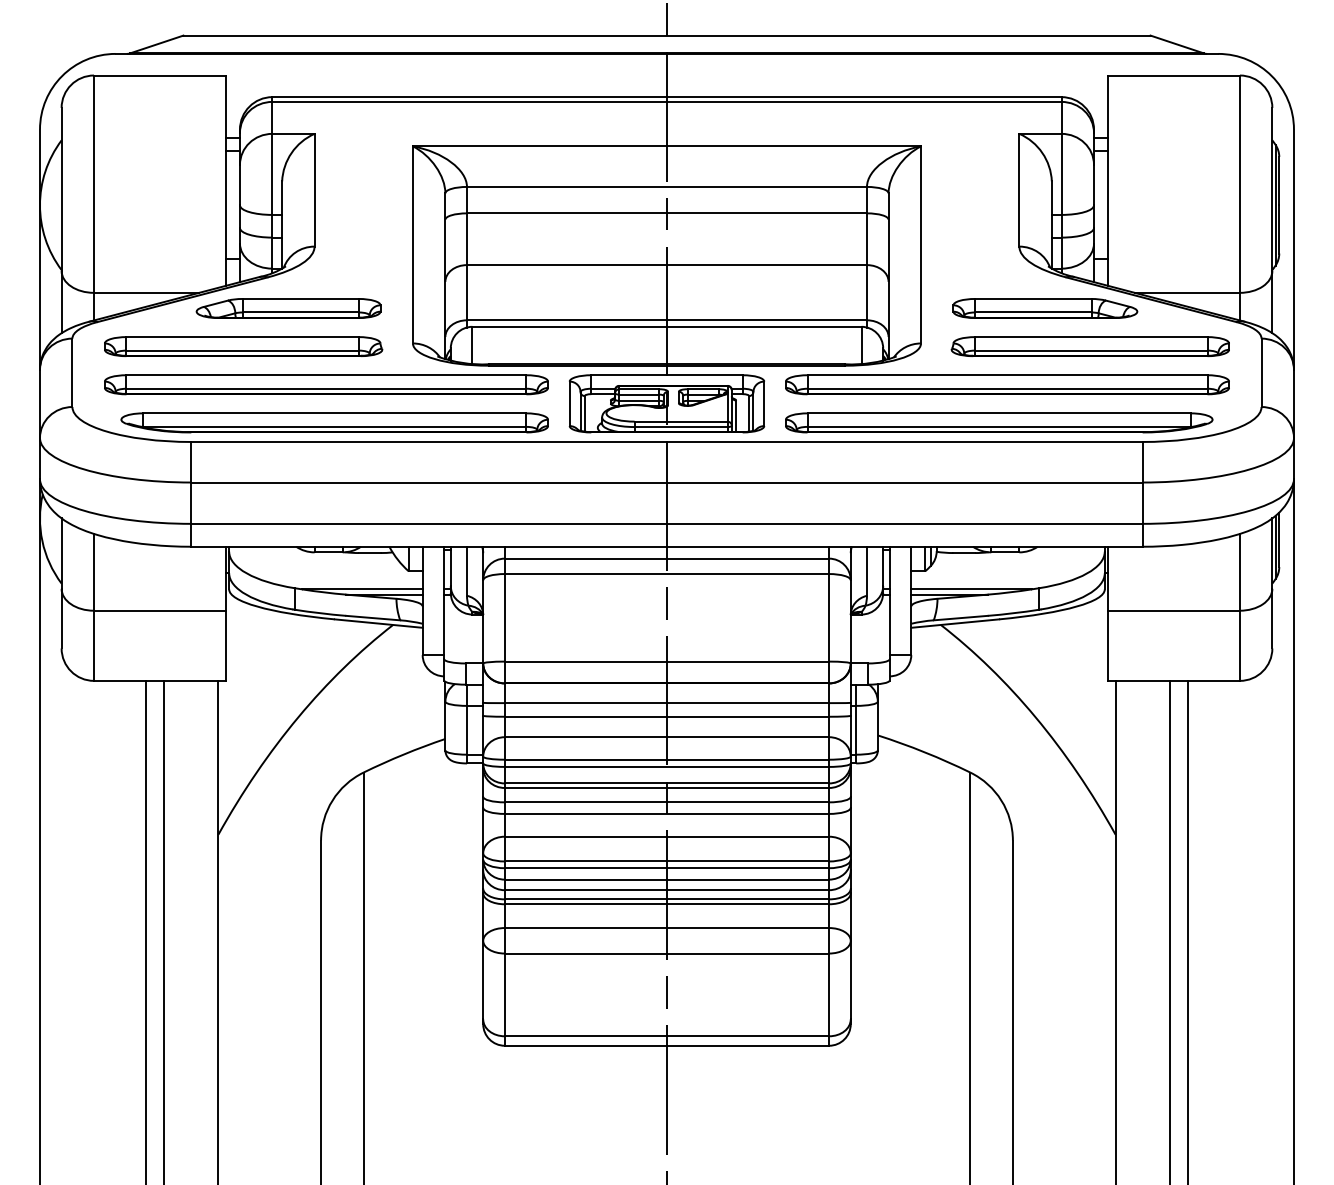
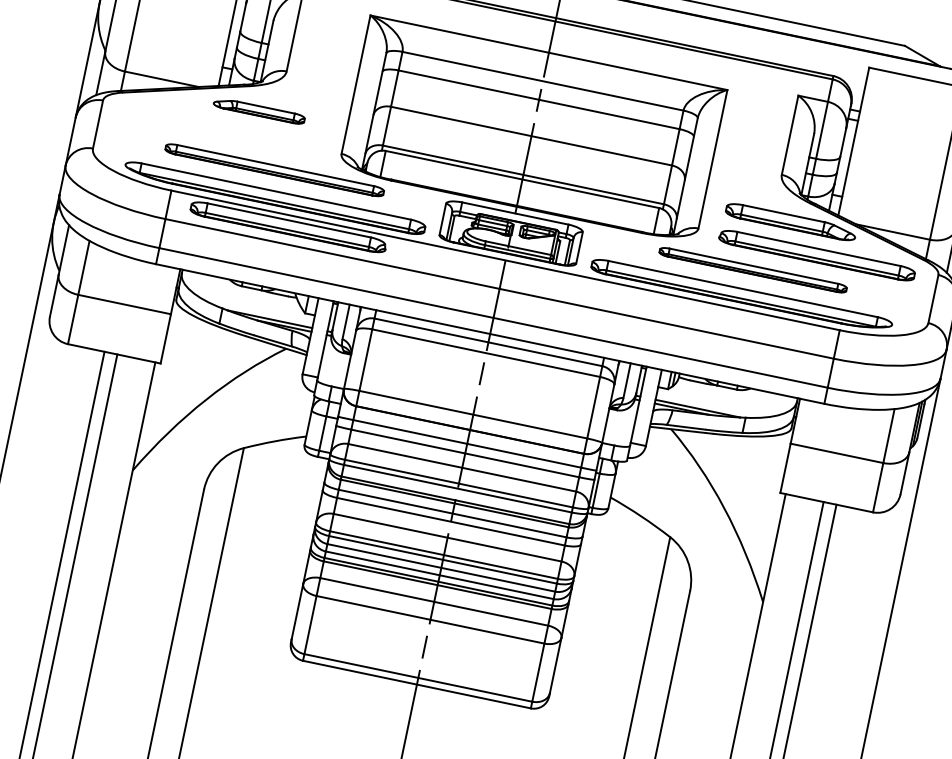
part: (288, 308) -> (259, 111), size x0.7
part: (243, 346) -> (288, 227), moved
part: (326, 384) -> (274, 170), size x0.7
part: (1007, 384) -> (753, 270), size x0.6

